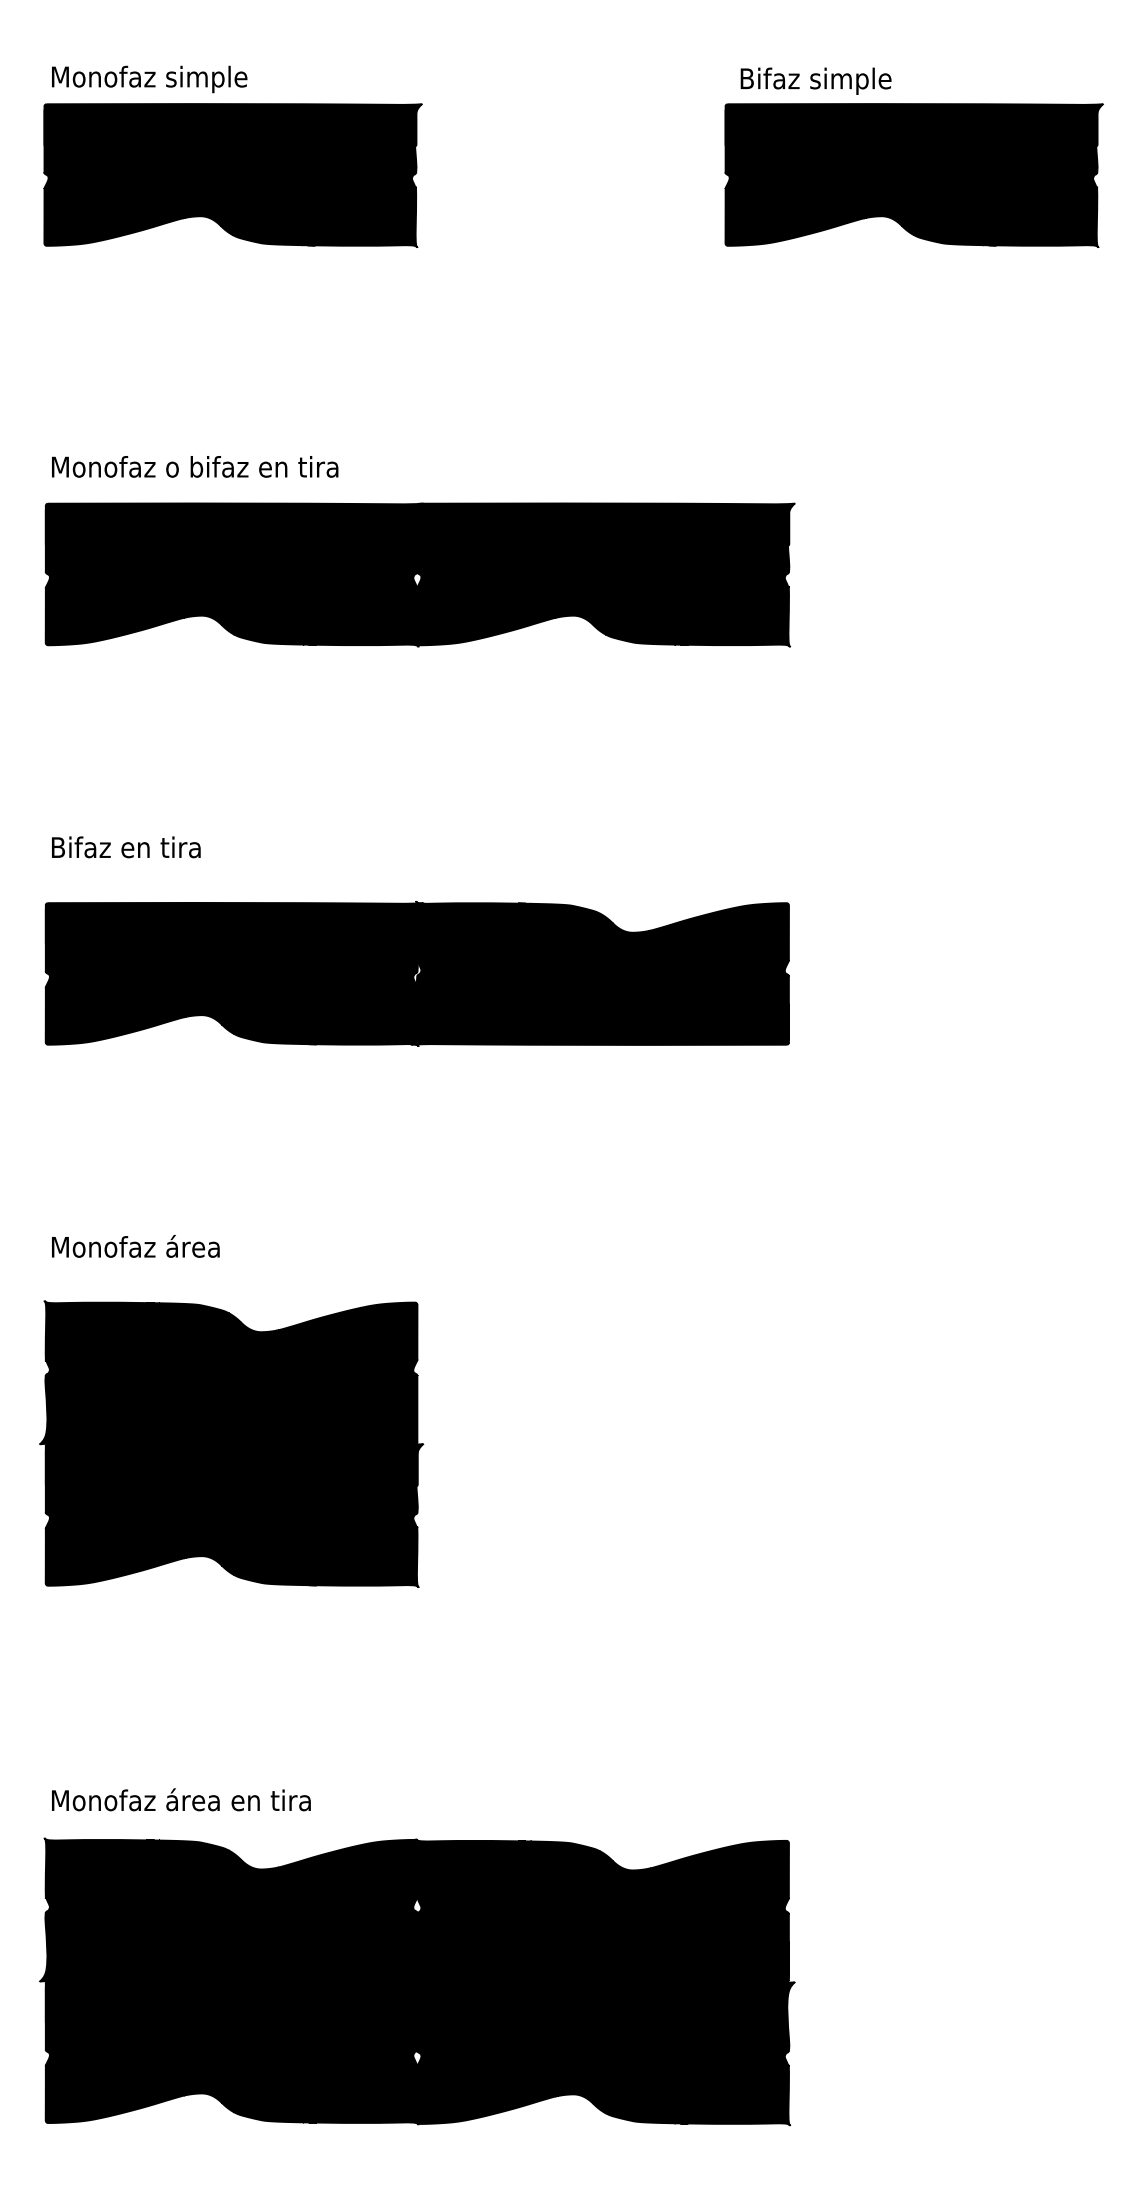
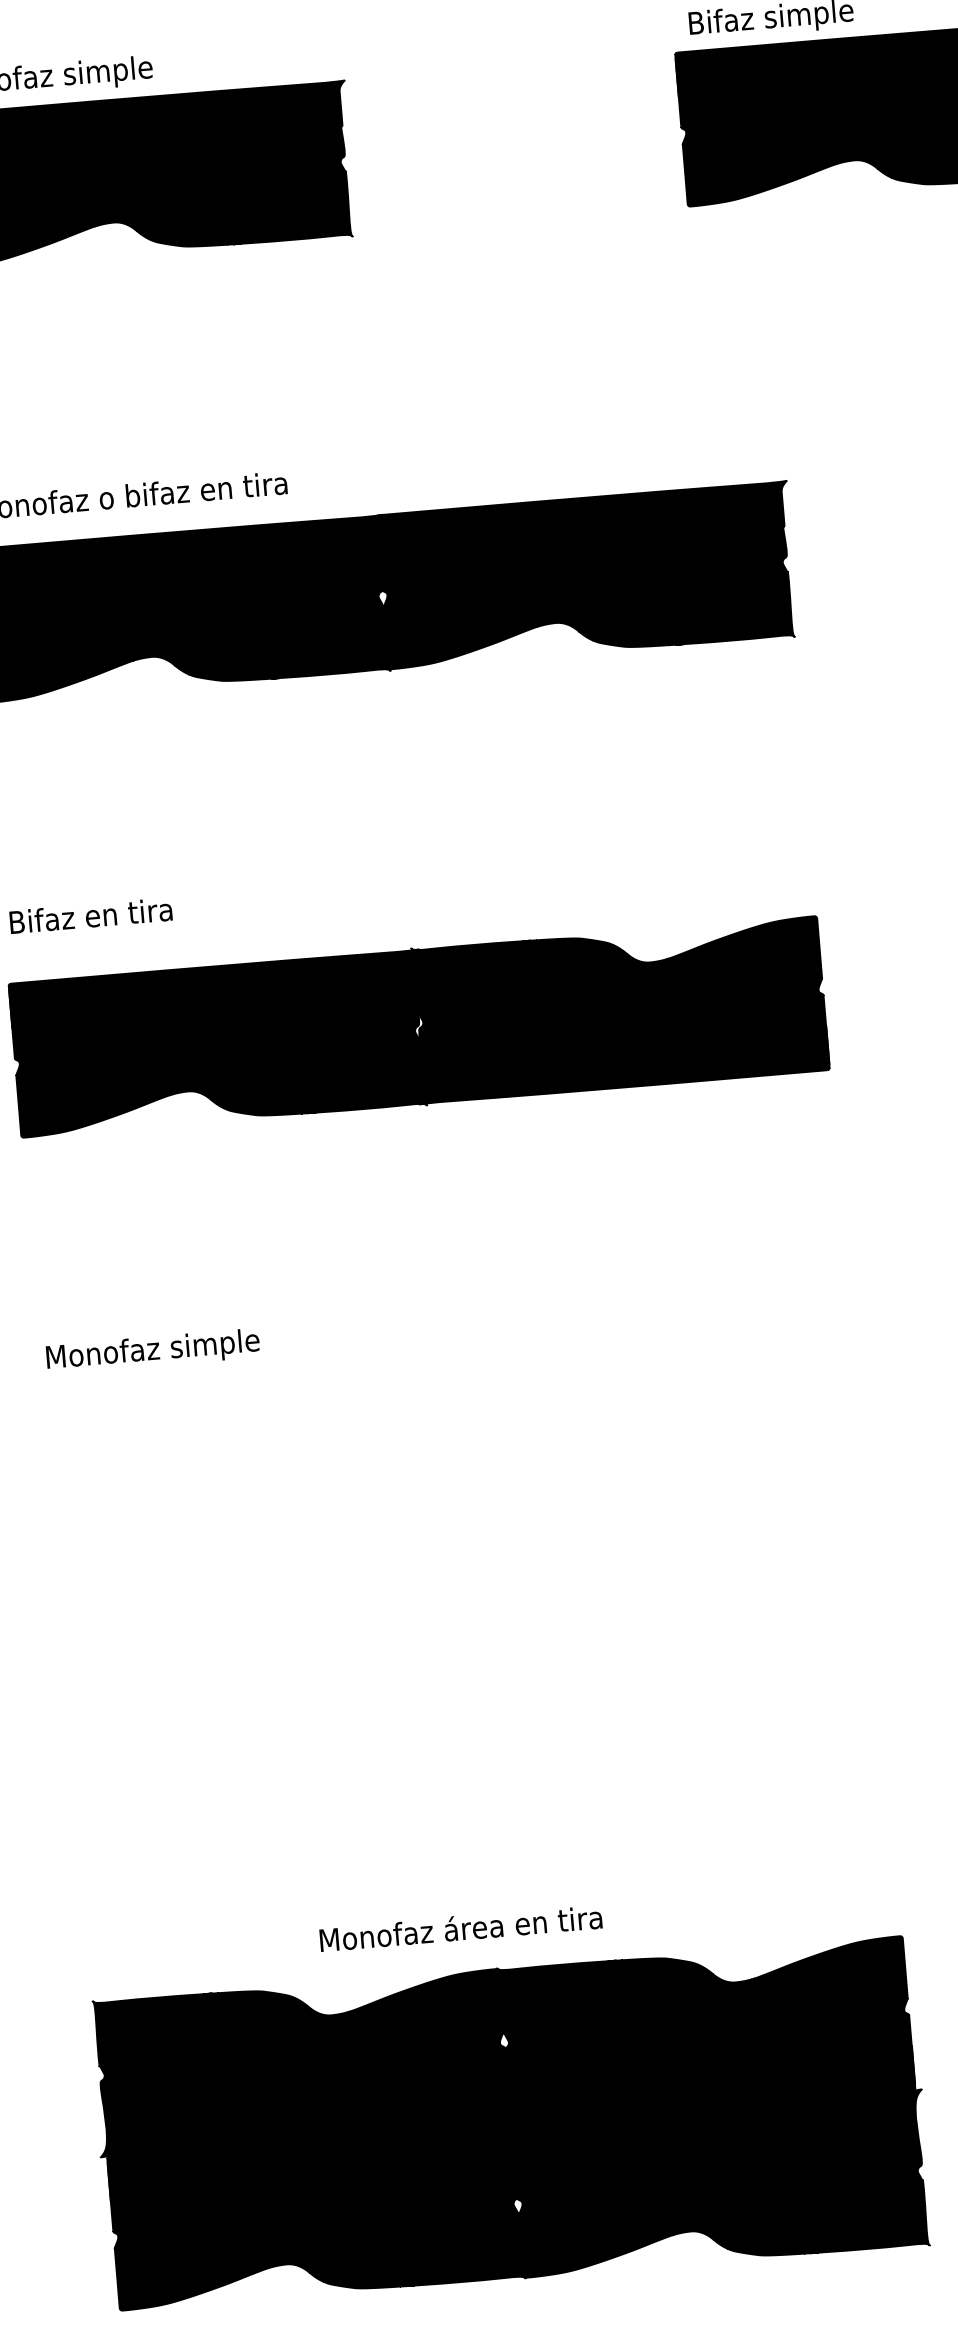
text: (206, 1249) -> (215, 1345), Monofaz área -> Monofaz simple
part: (231, 1443) -> (259, 1554), removed
text: (181, 1799) -> (461, 1927), moved

